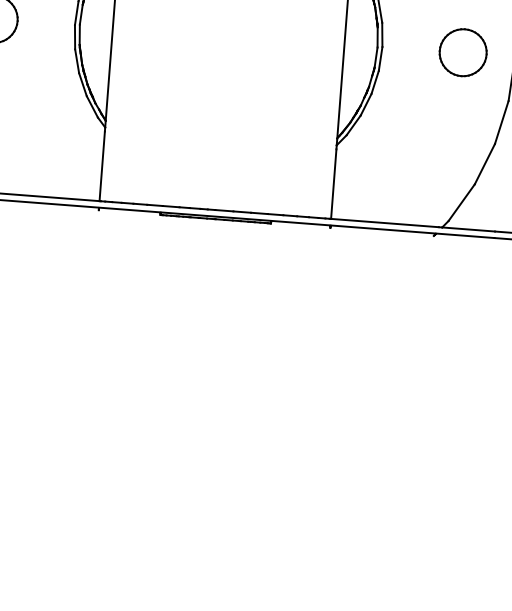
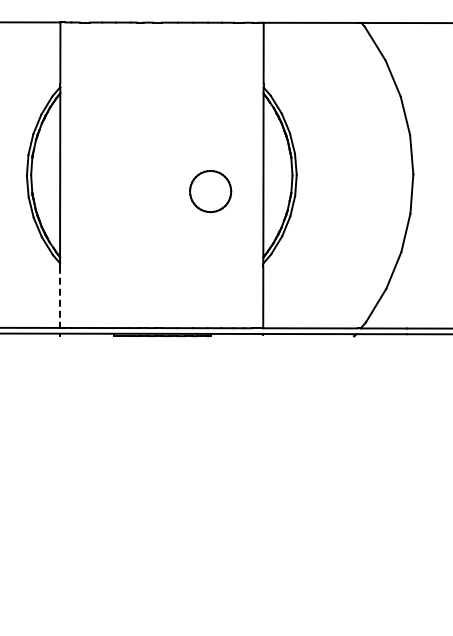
part: (463, 52) -> (210, 191), moved
line: (101, 166) -> (59, 297), solid -> dashed

